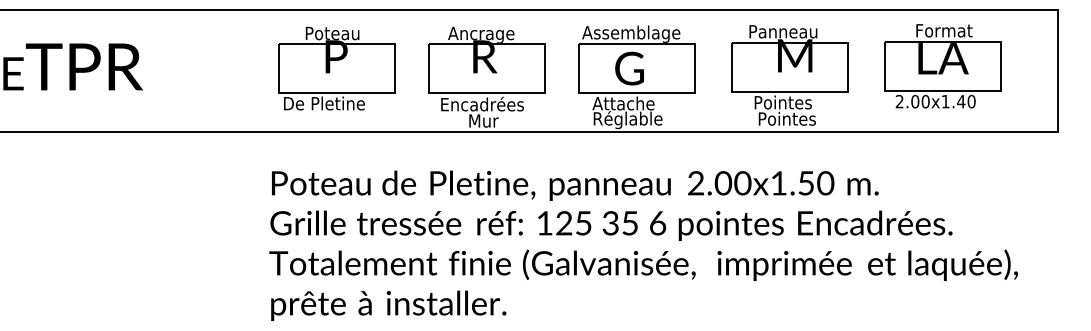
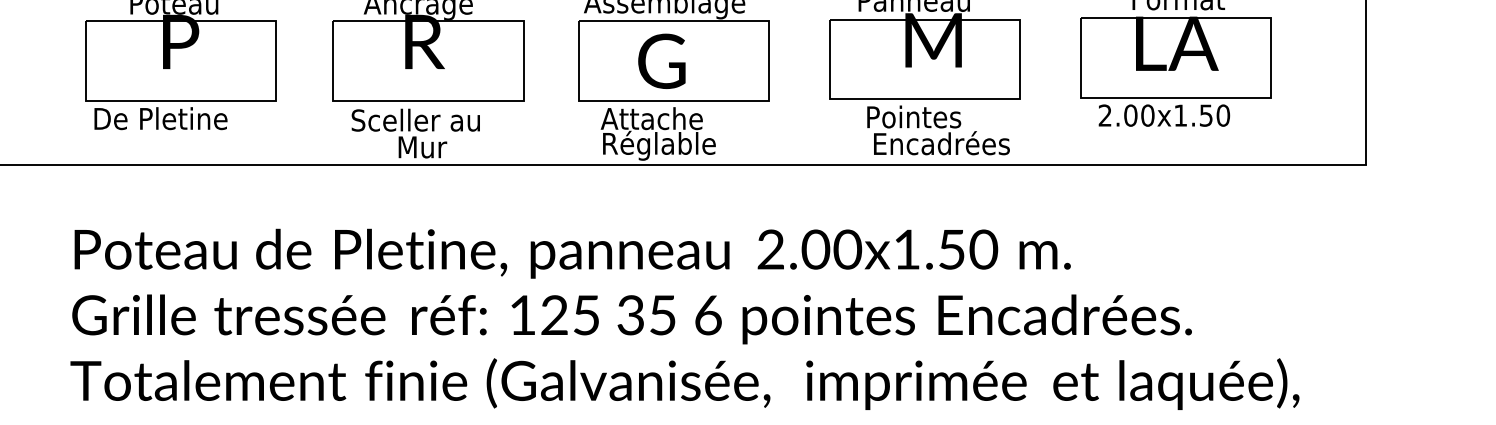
text: (961, 101) -> (1206, 115), 2.00x1.40 -> 2.00x1.50
text: (481, 103) -> (418, 118), Encadrées -> Sceller au
text: (800, 118) -> (942, 143), Pointes -> Encadrées

